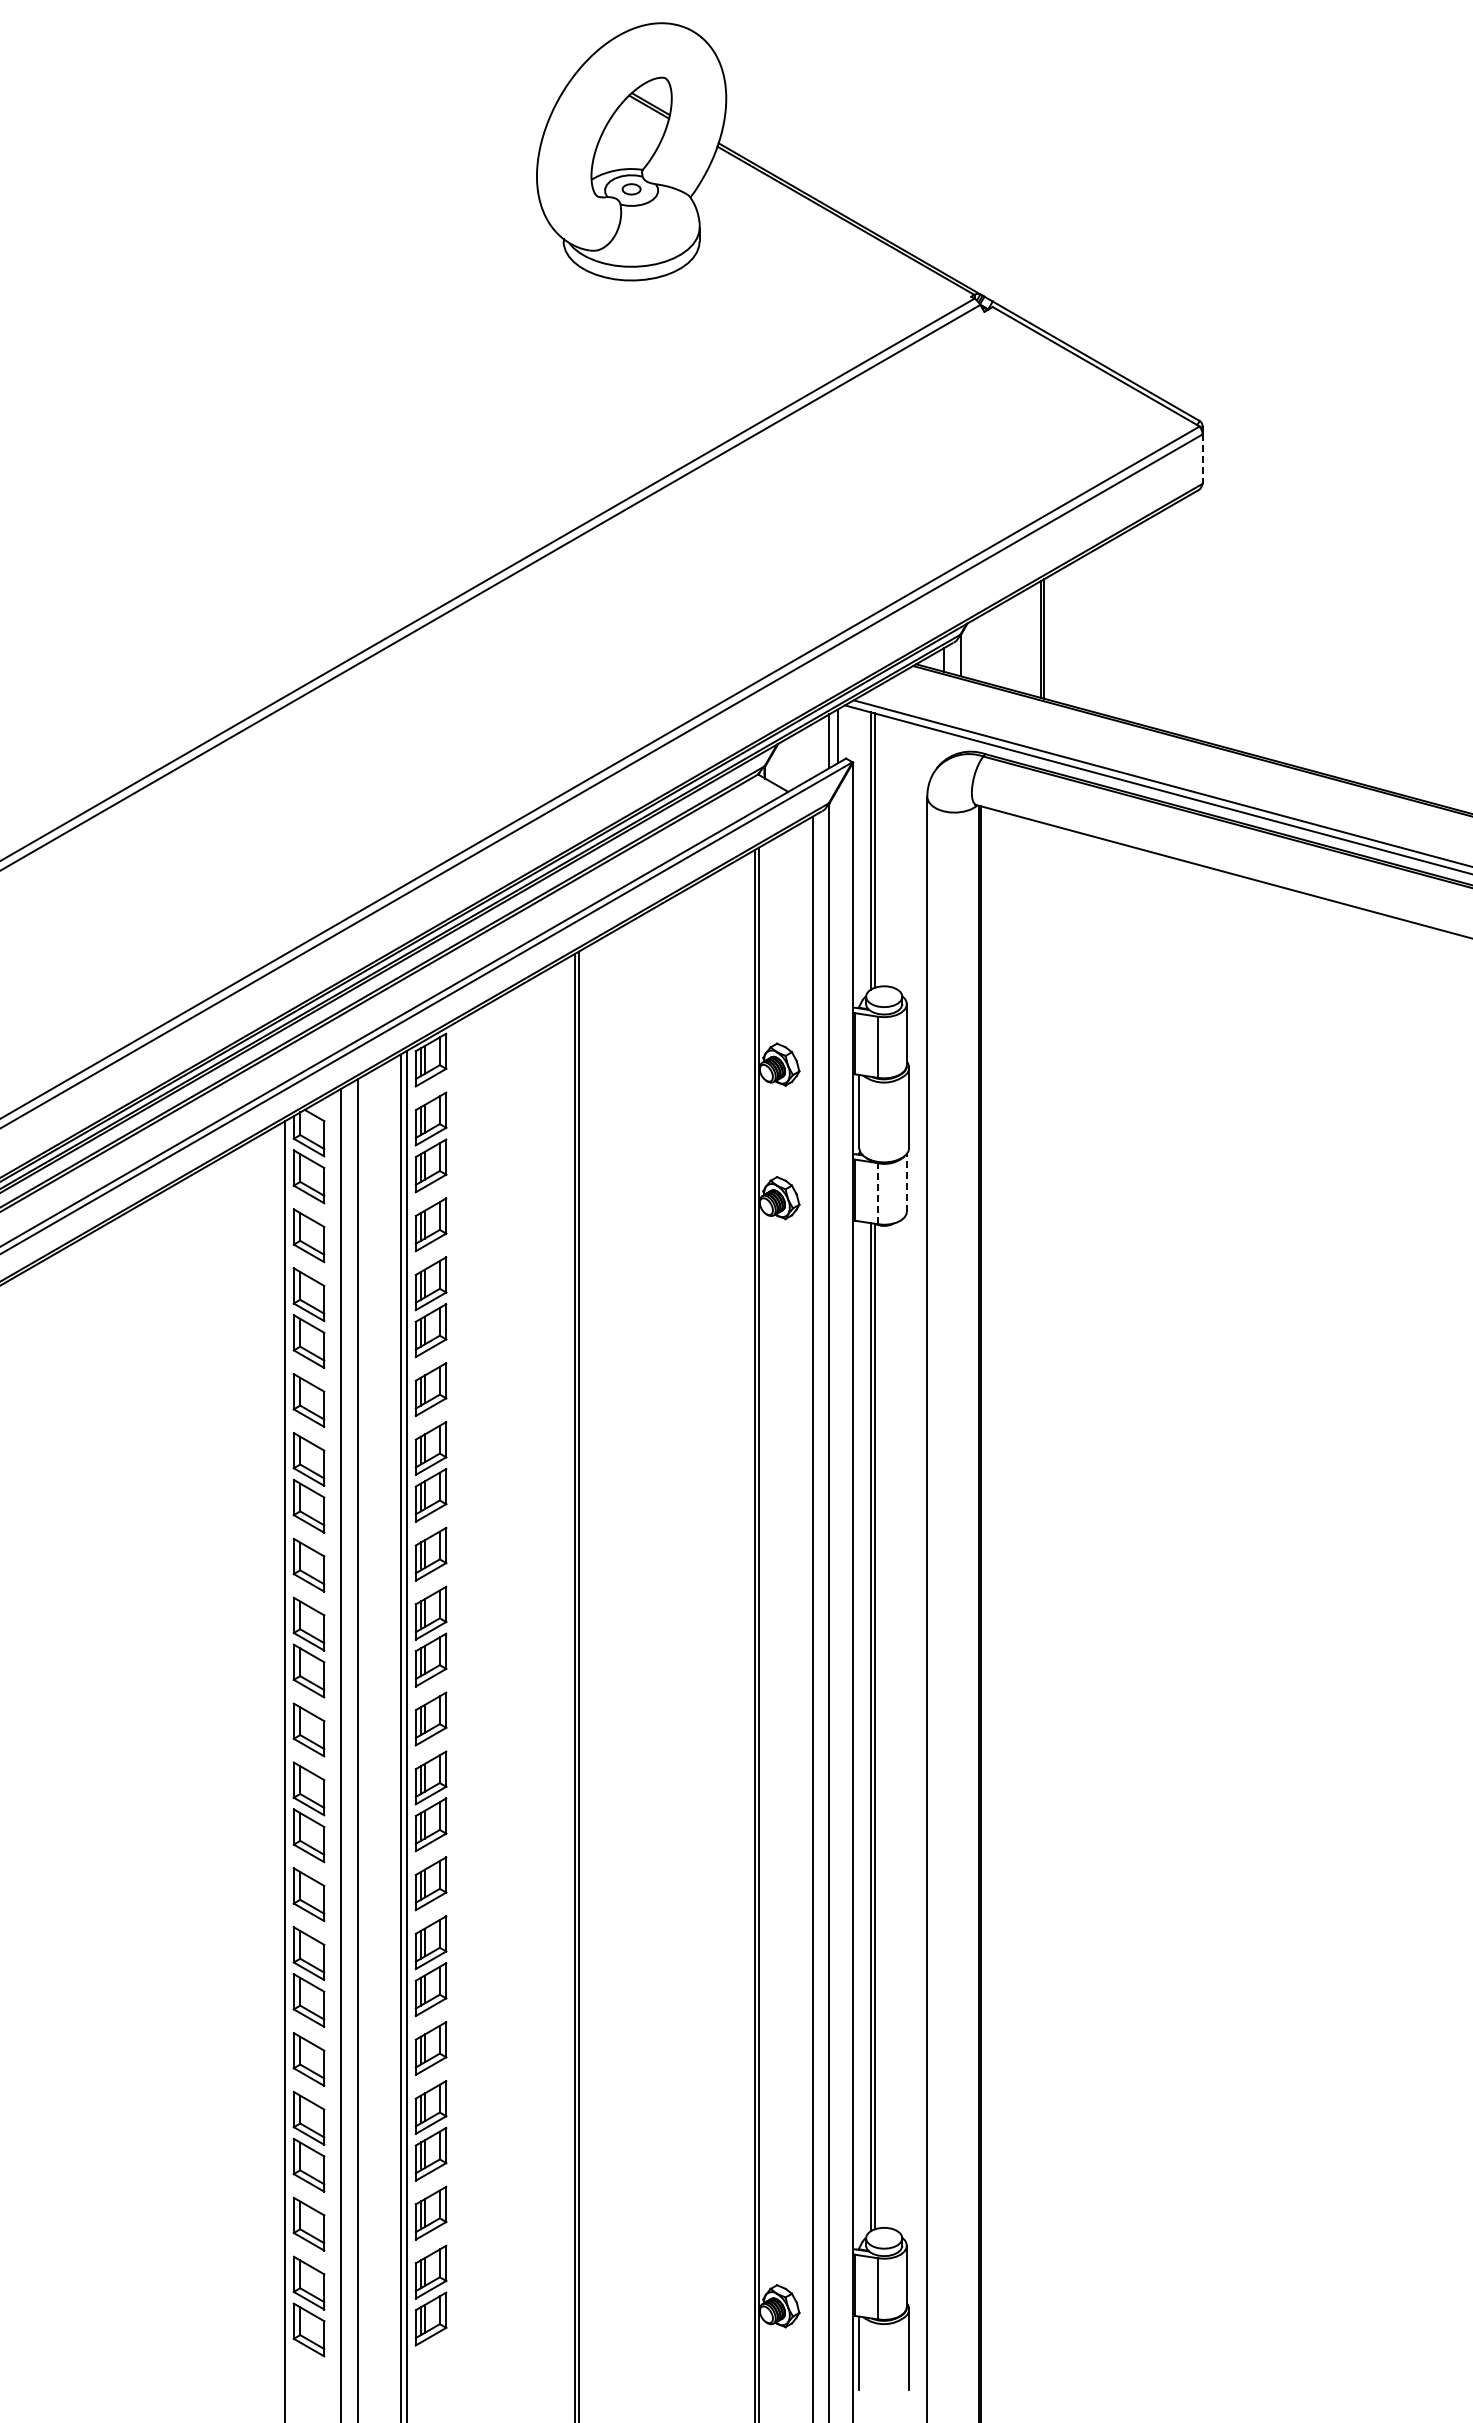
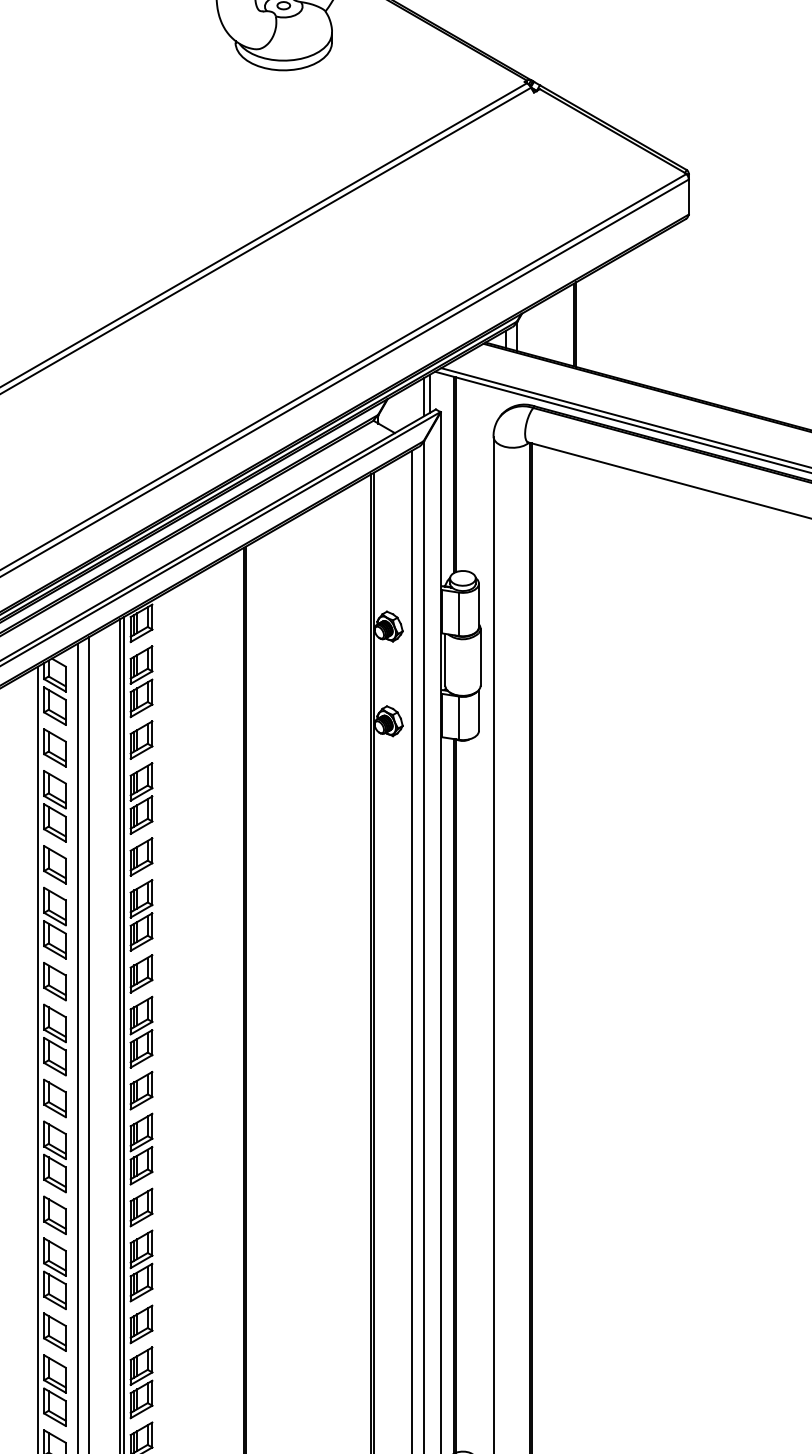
line: (1202, 459) -> (688, 197), dashed -> solid
line: (906, 1182) -> (478, 710), dashed -> solid
line: (878, 1193) -> (458, 717), dashed -> solid

